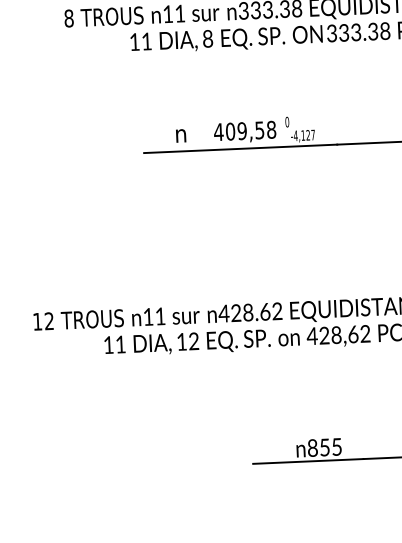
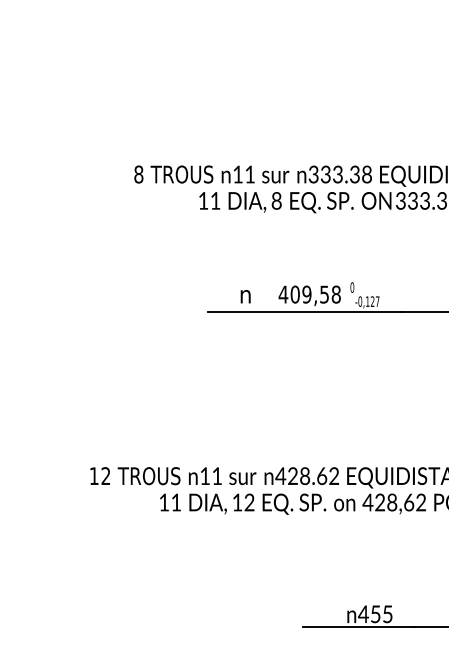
text: (296, 135) -> (360, 301), -4,127 -> -0,127
text: (312, 448) -> (363, 614), 855 -> 455

